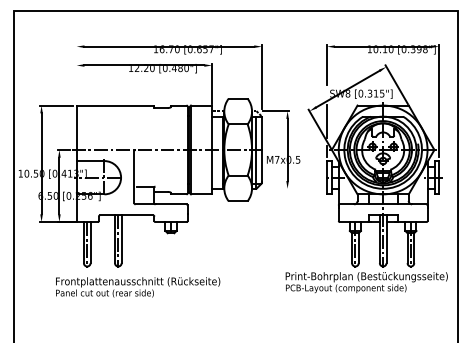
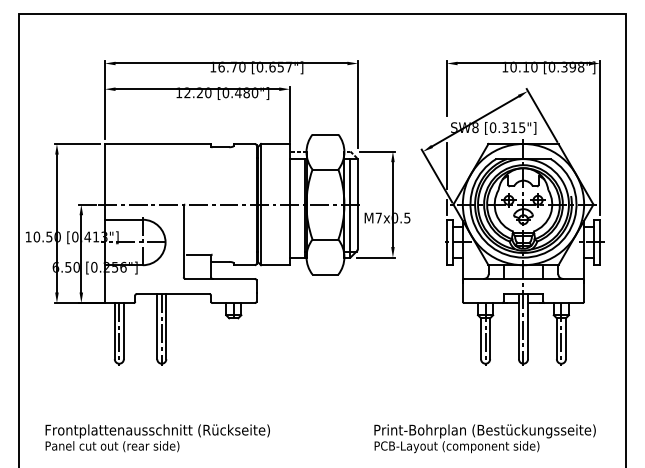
line: (76, 73) -> (104, 100), added
line: (274, 188) -> (375, 257), added
text: (366, 282) -> (484, 438), moved
text: (137, 287) -> (157, 438), moved

